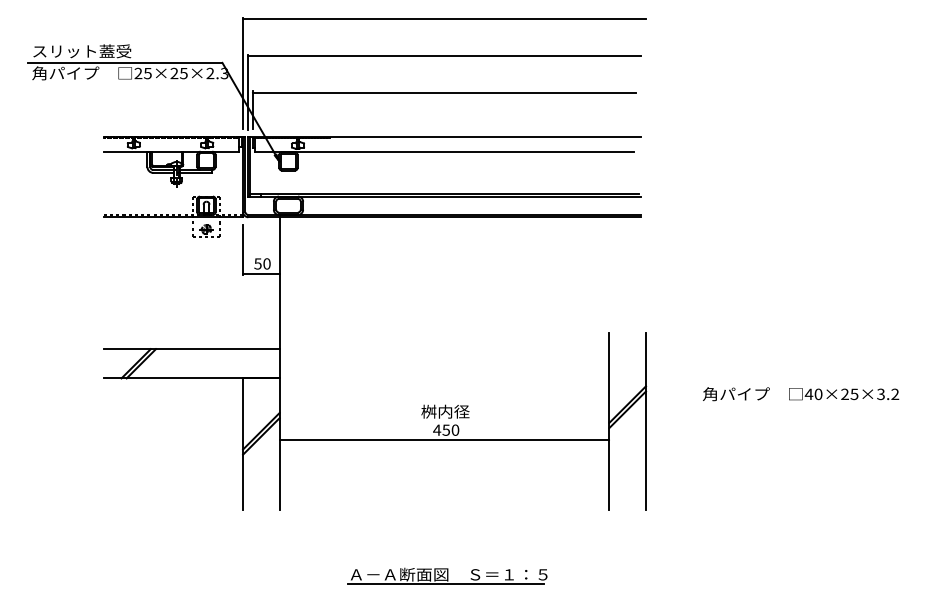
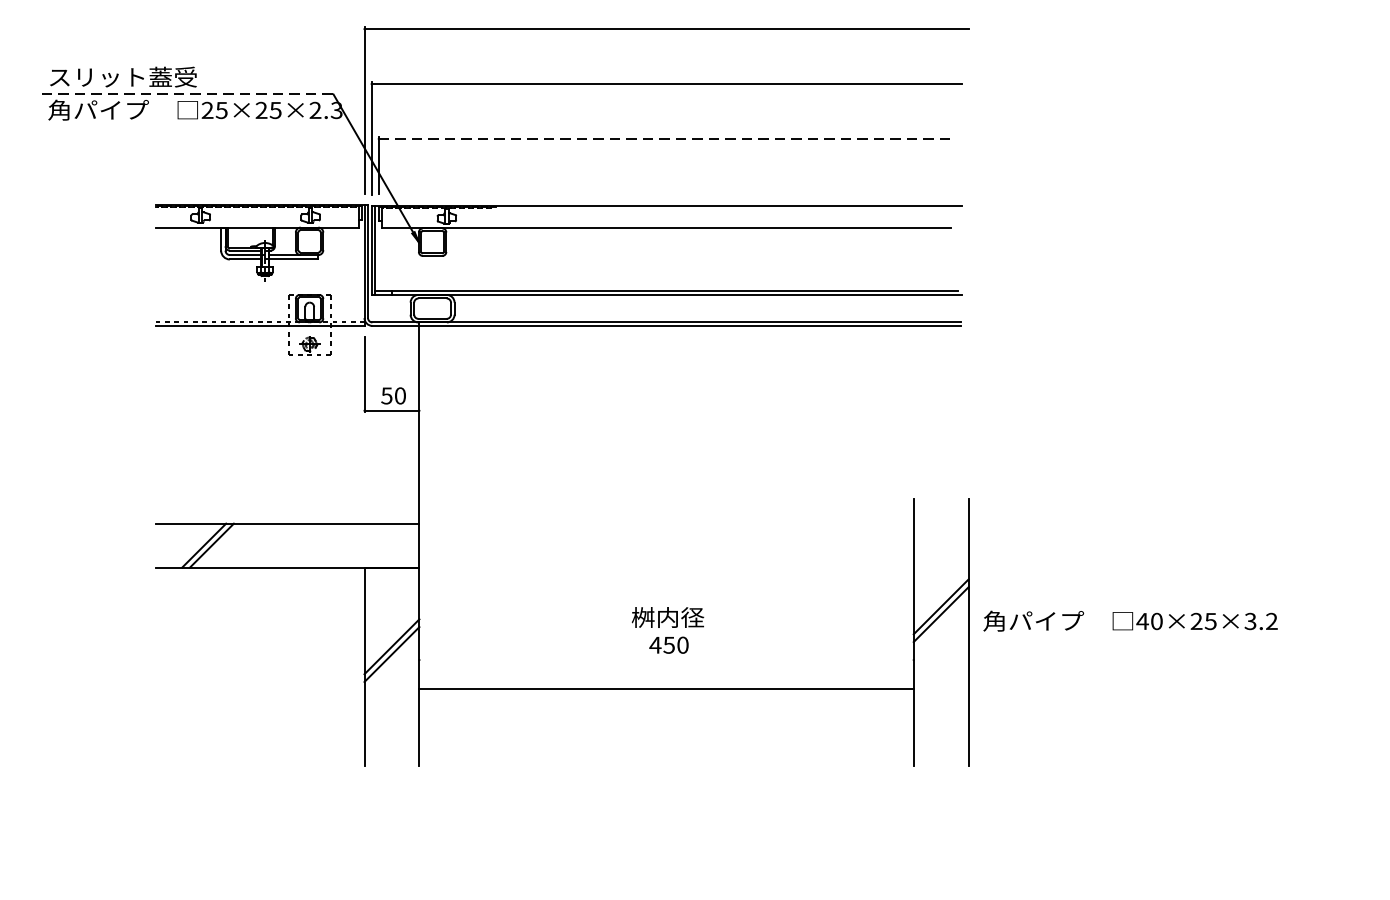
line: (125, 62) -> (188, 93), solid -> dashed
line: (444, 92) -> (666, 138), solid -> dashed
text: (801, 394) -> (1131, 621), moved
line: (444, 440) -> (666, 689), moved
part: (447, 575) -> (671, 863), removed

